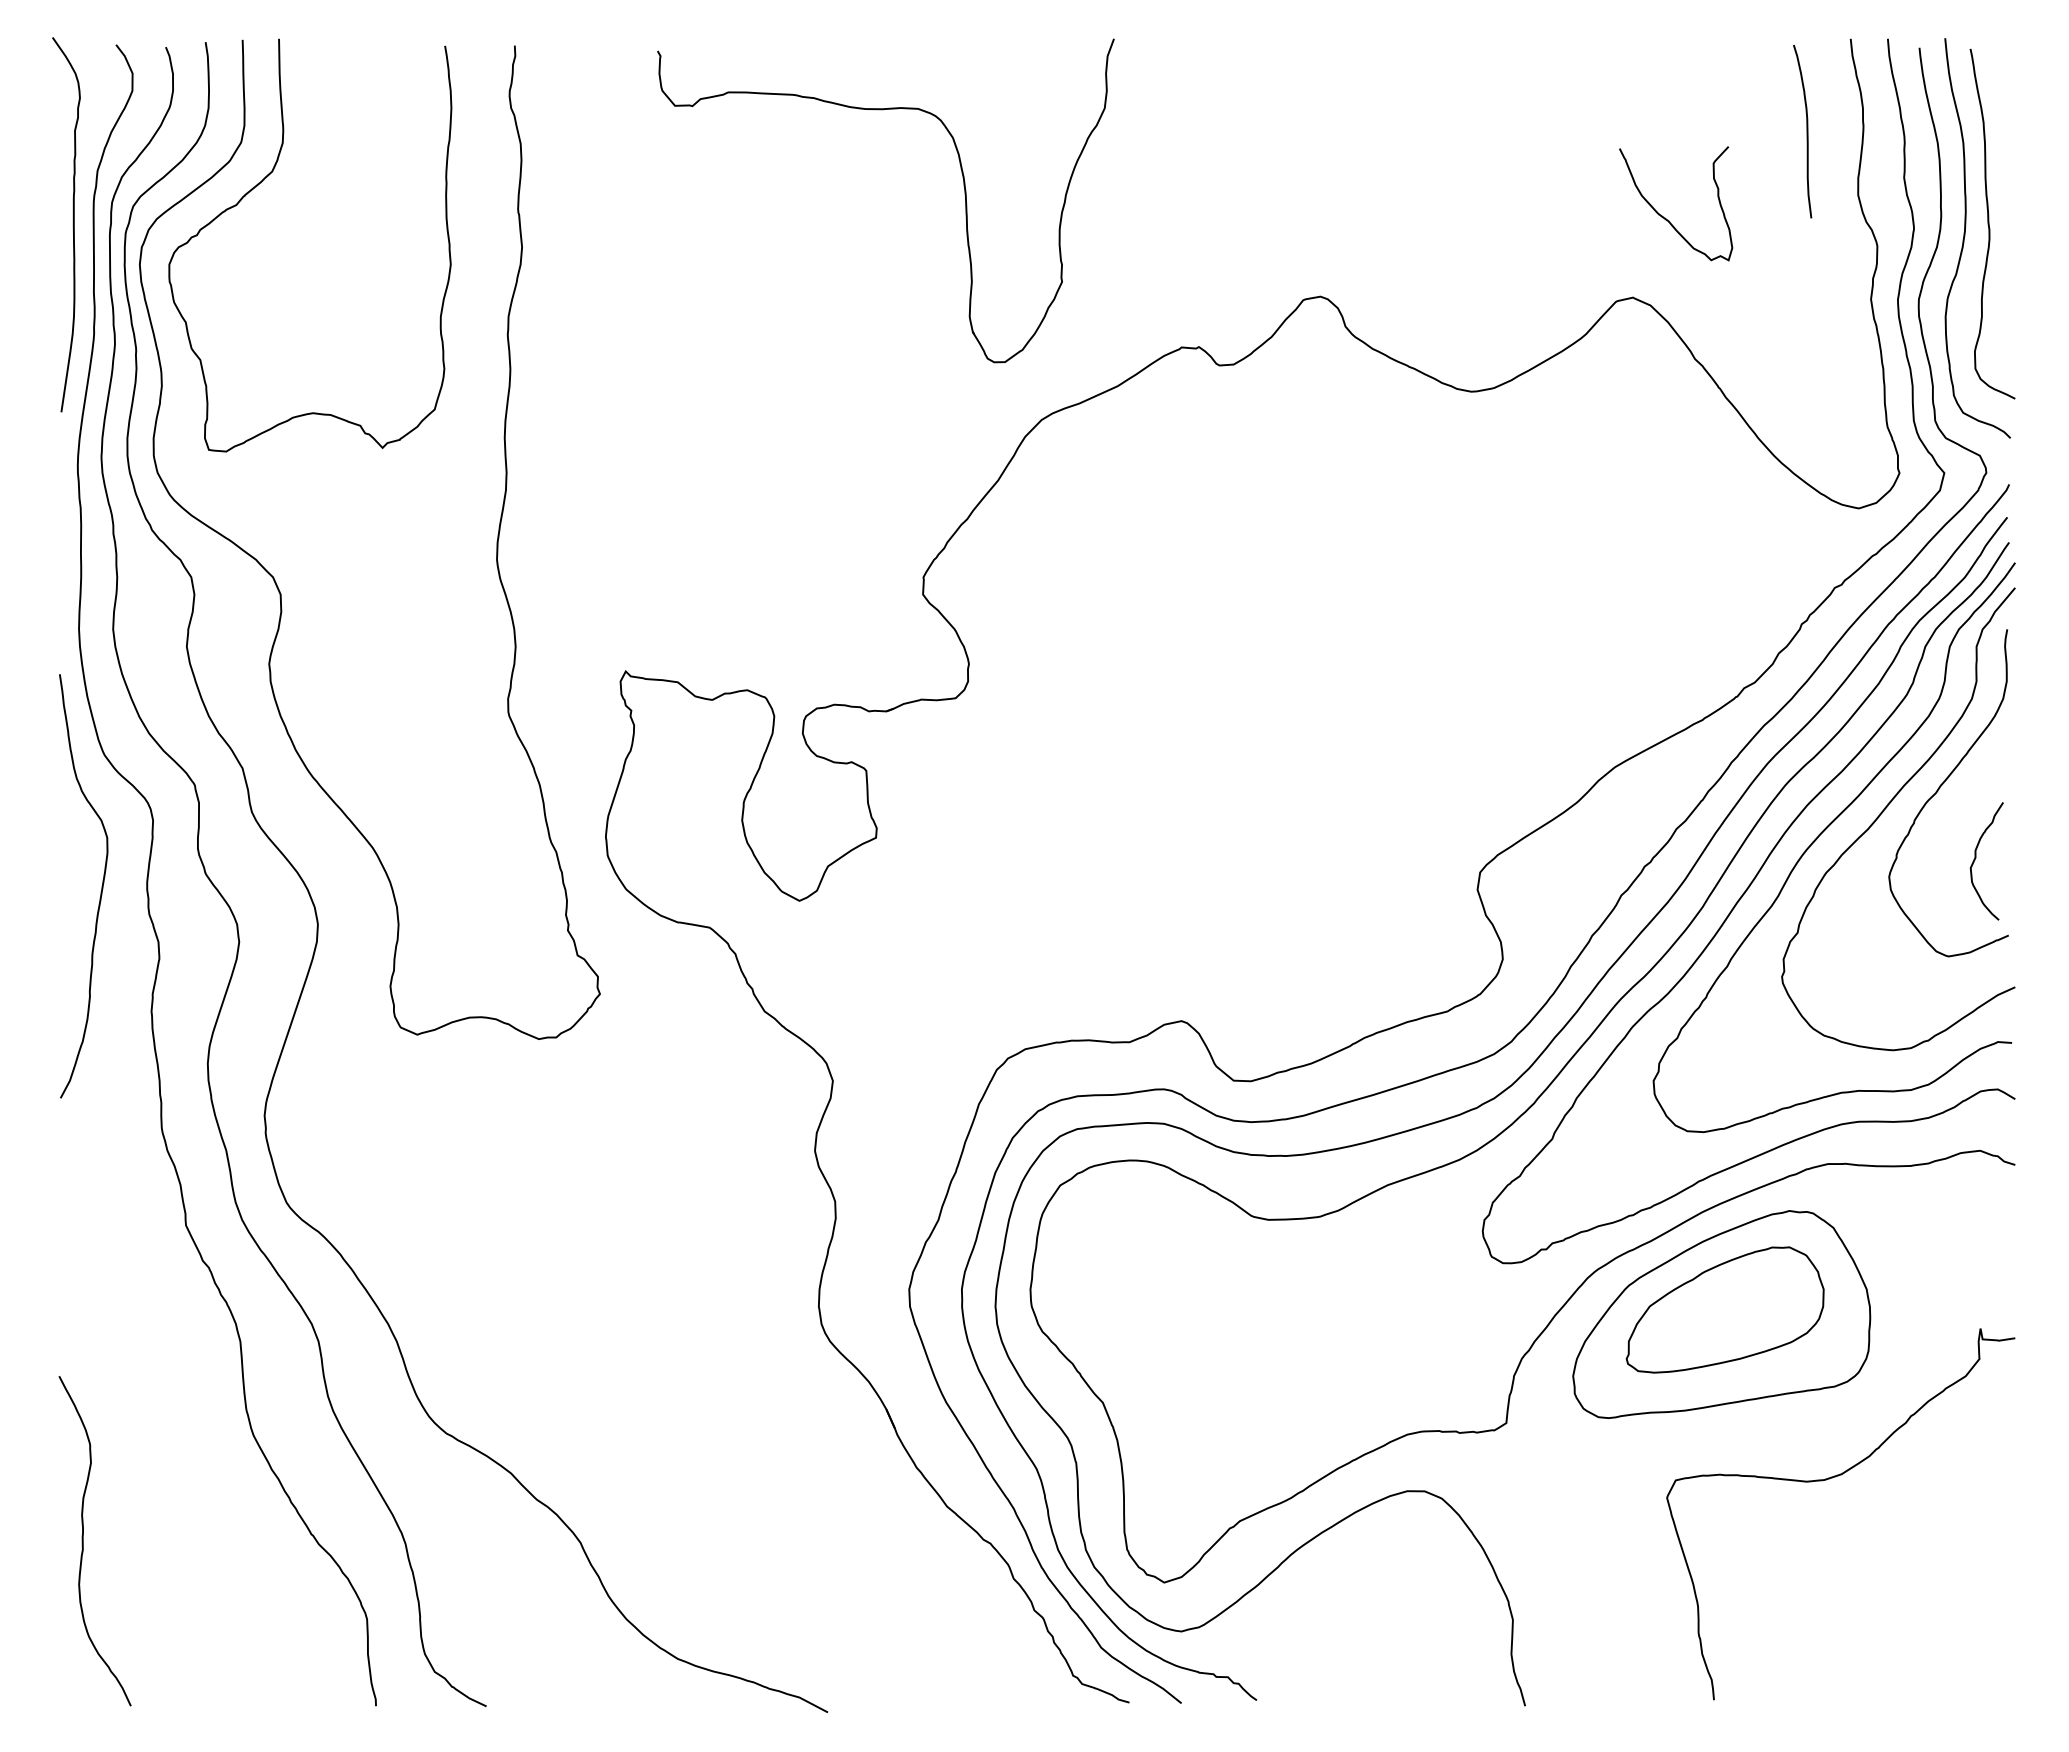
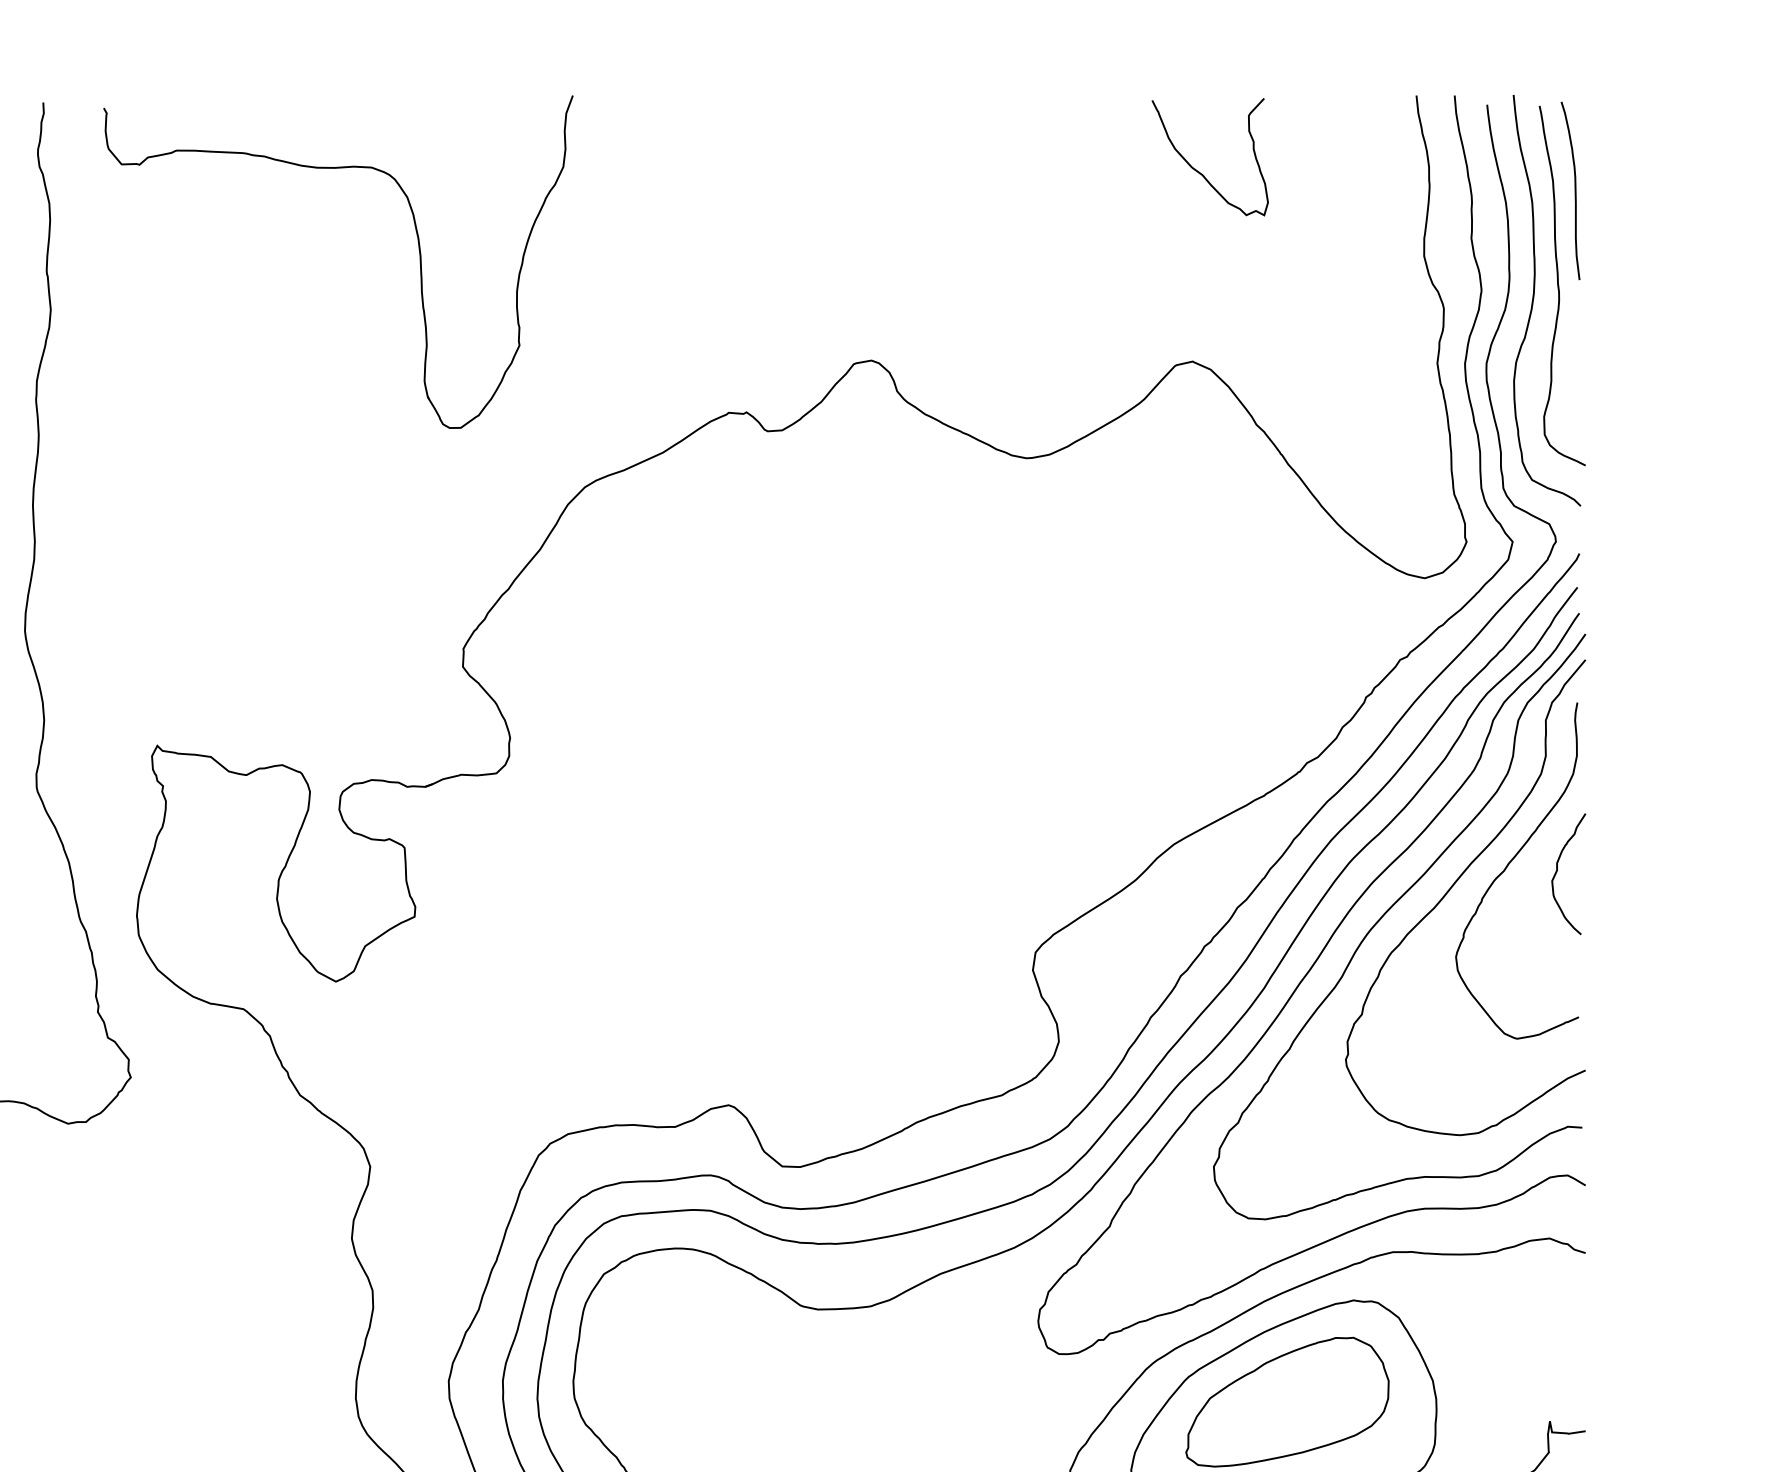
curve: (1806, 131) -> (1574, 190), moved
part: (964, 195) -> (419, 256), moved
curve: (1665, 217) -> (1199, 171), moved
curve: (1976, 858) -> (1558, 871), moved

